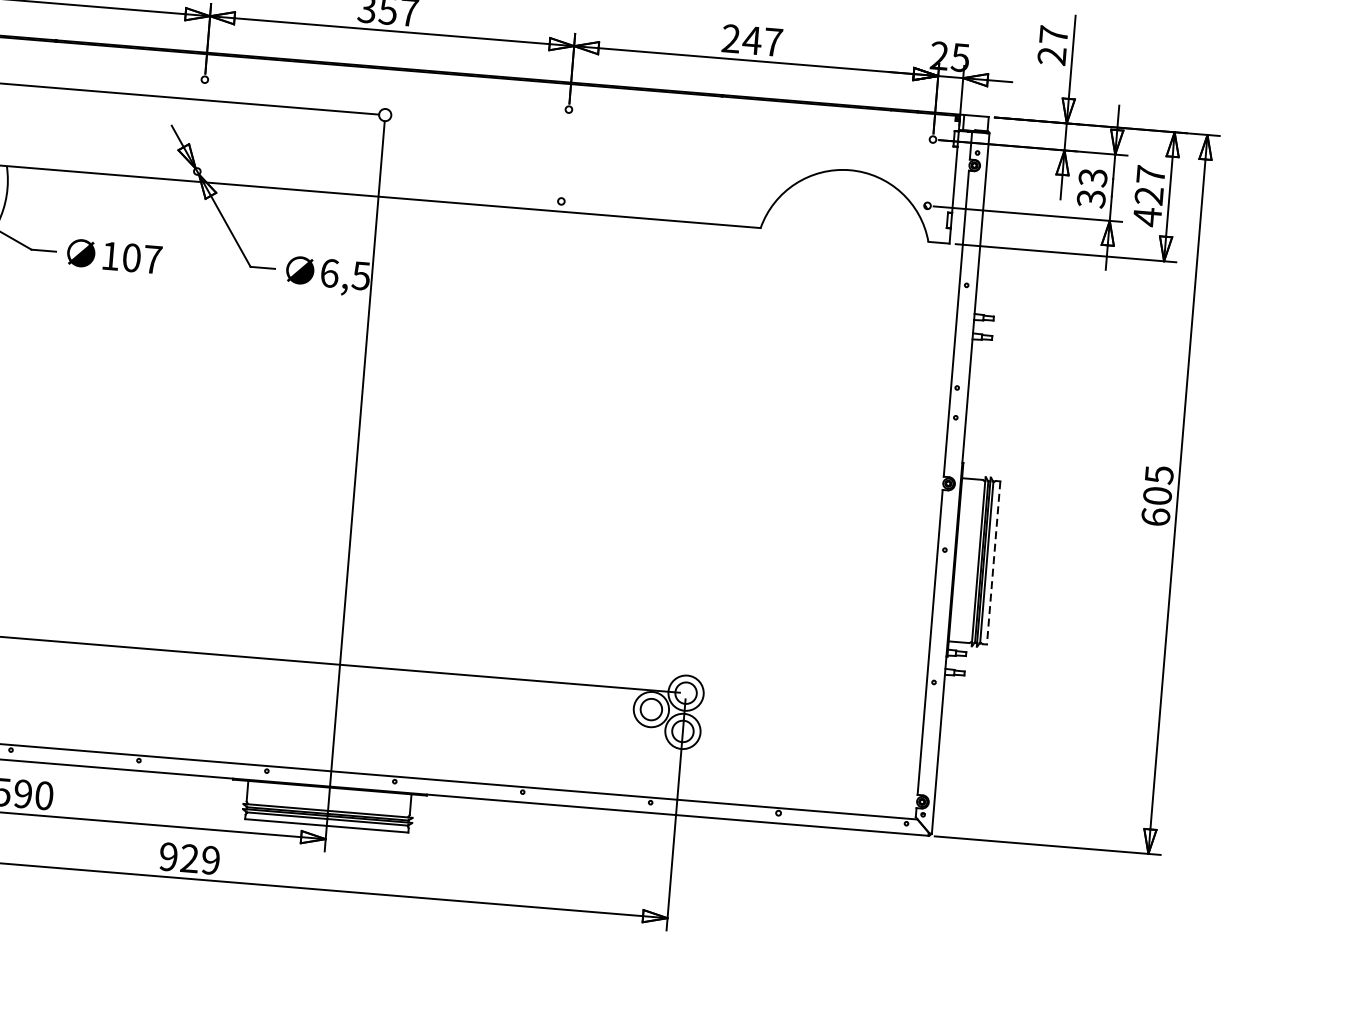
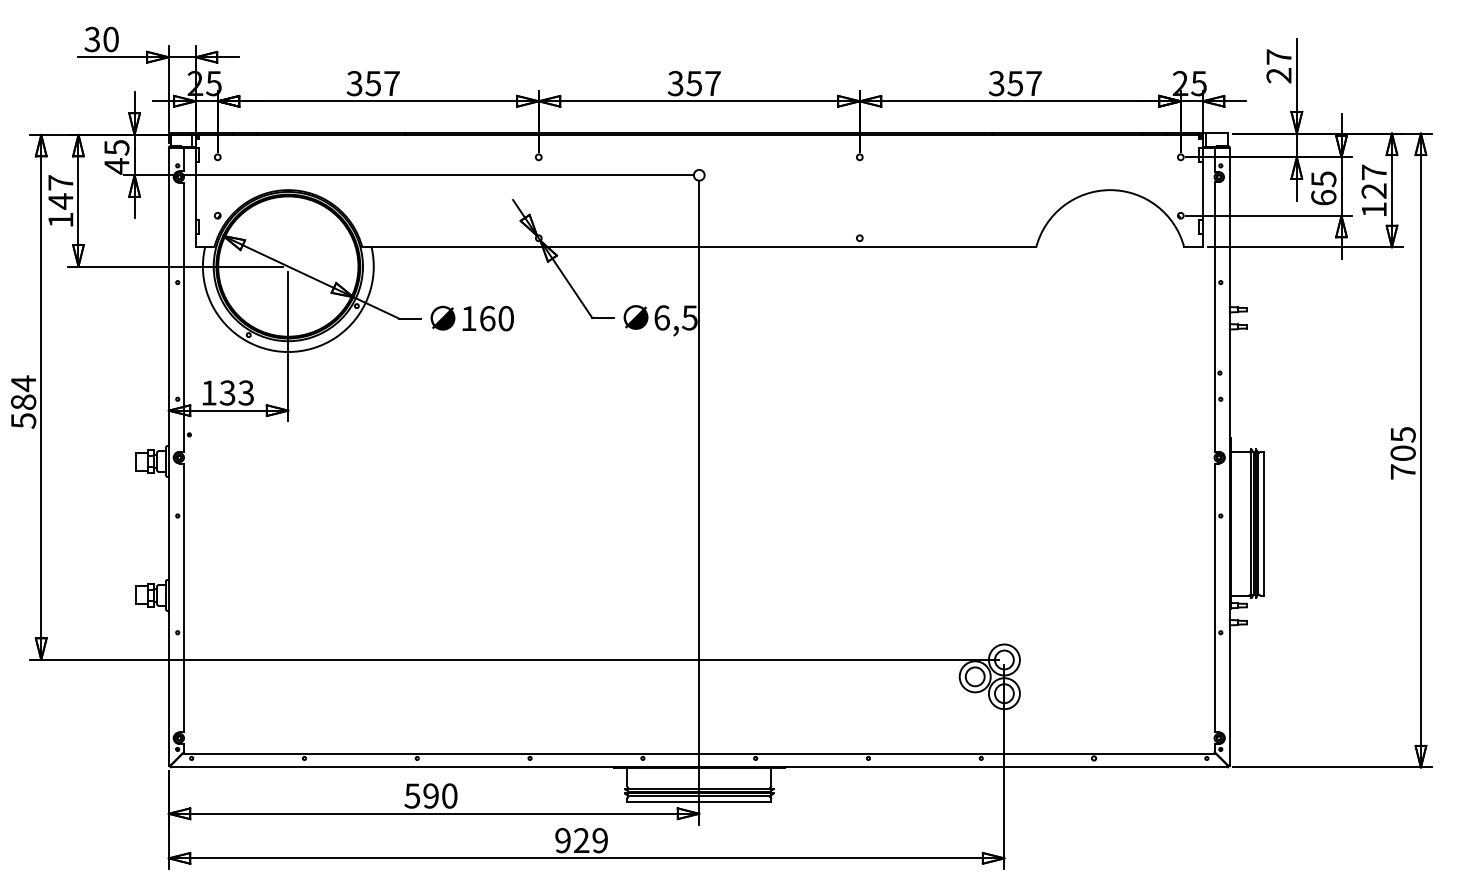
text: (741, 39) -> (1005, 83), 247 -> 357
text: (1091, 188) -> (1323, 188), 33 -> 65
text: (1147, 216) -> (1374, 209), 427 -> 127
text: (143, 258) -> (497, 318), 107 -> 160
text: (1155, 516) -> (1402, 471), 605 -> 705
line: (993, 562) -> (1264, 523), dashed -> solid

